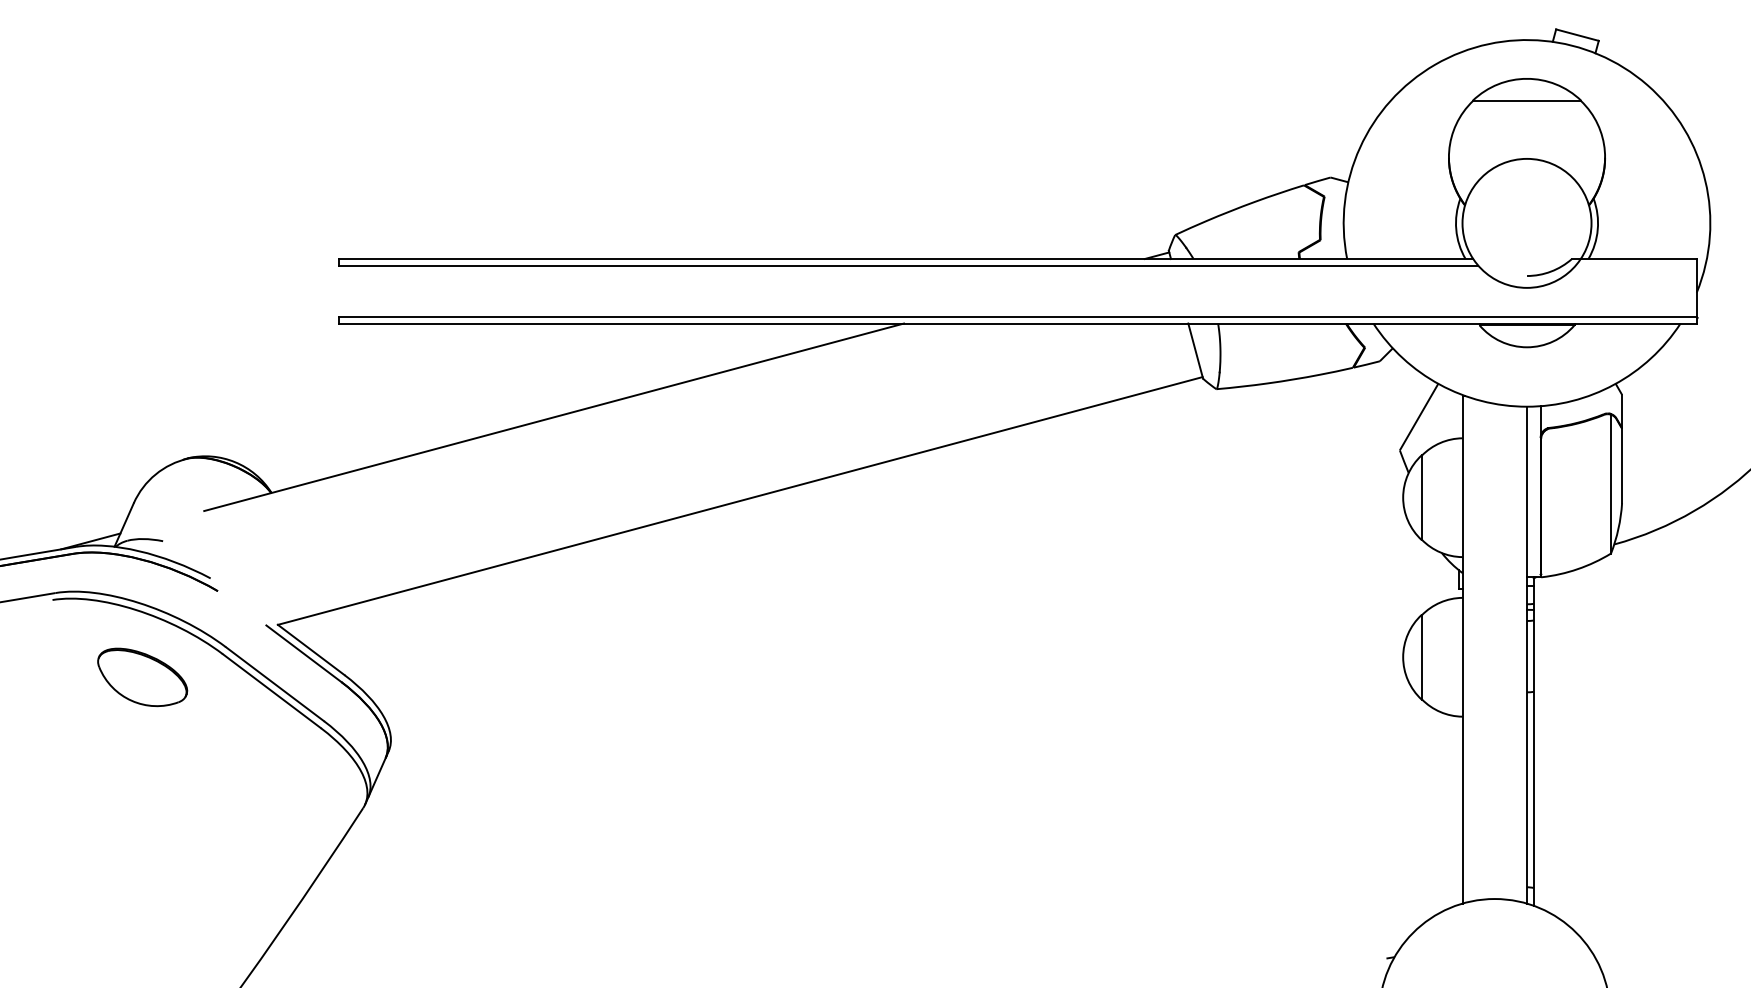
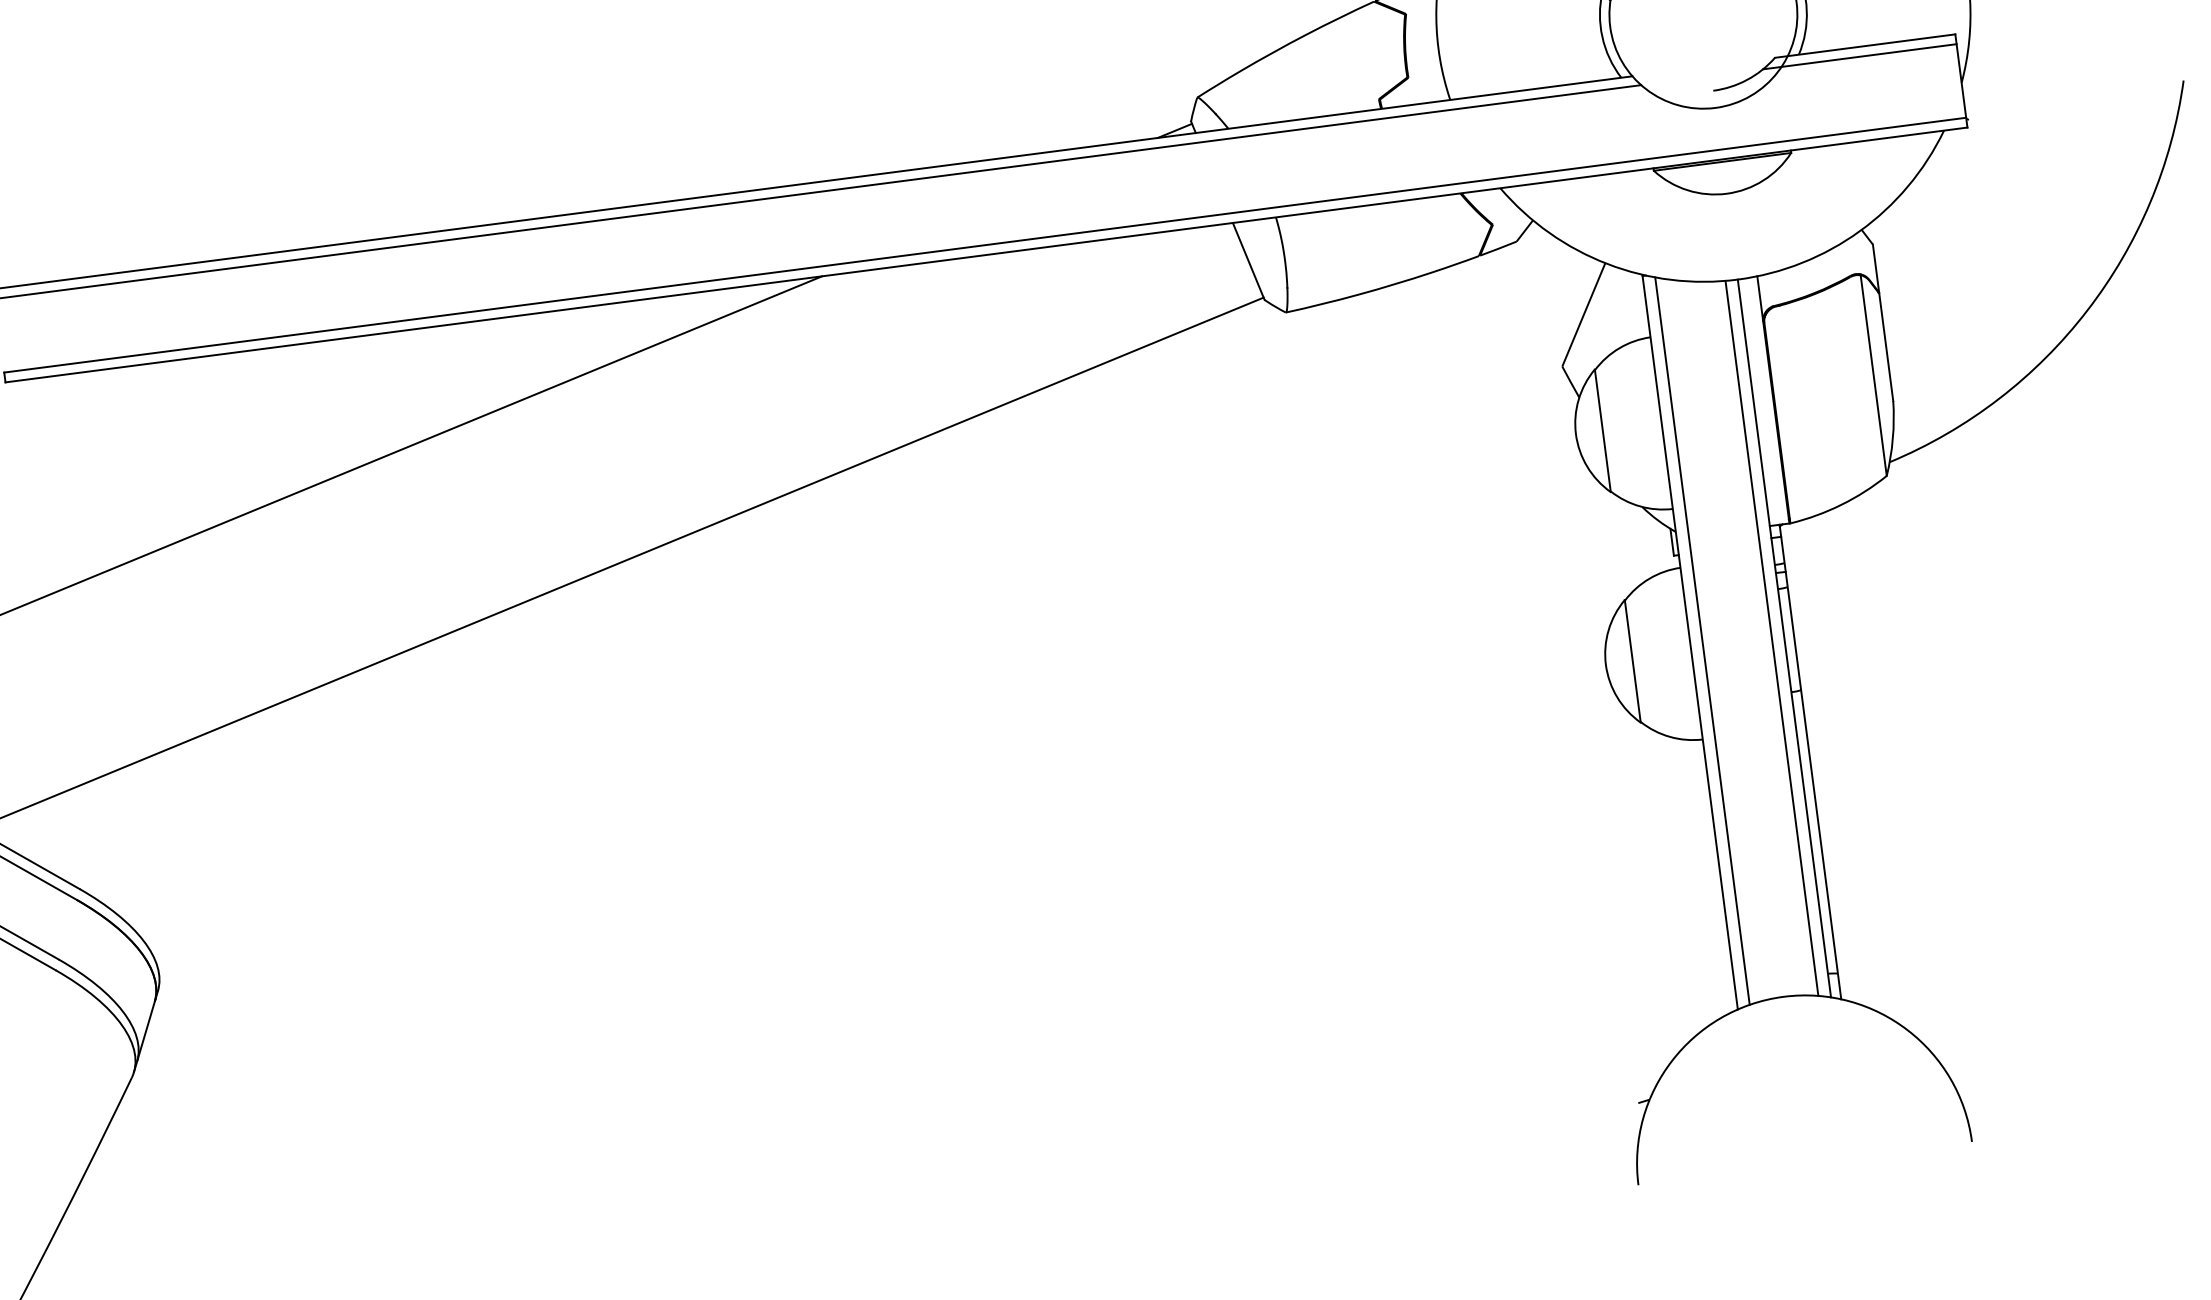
line: (1629, 265) -> (1859, 56), added
line: (1471, 649) -> (1703, 640), added
line: (1518, 653) -> (1771, 637), added

